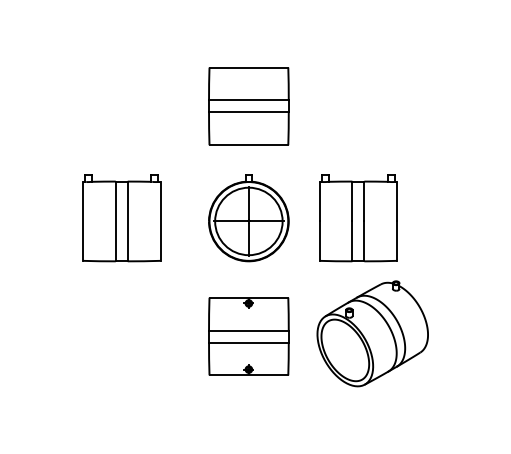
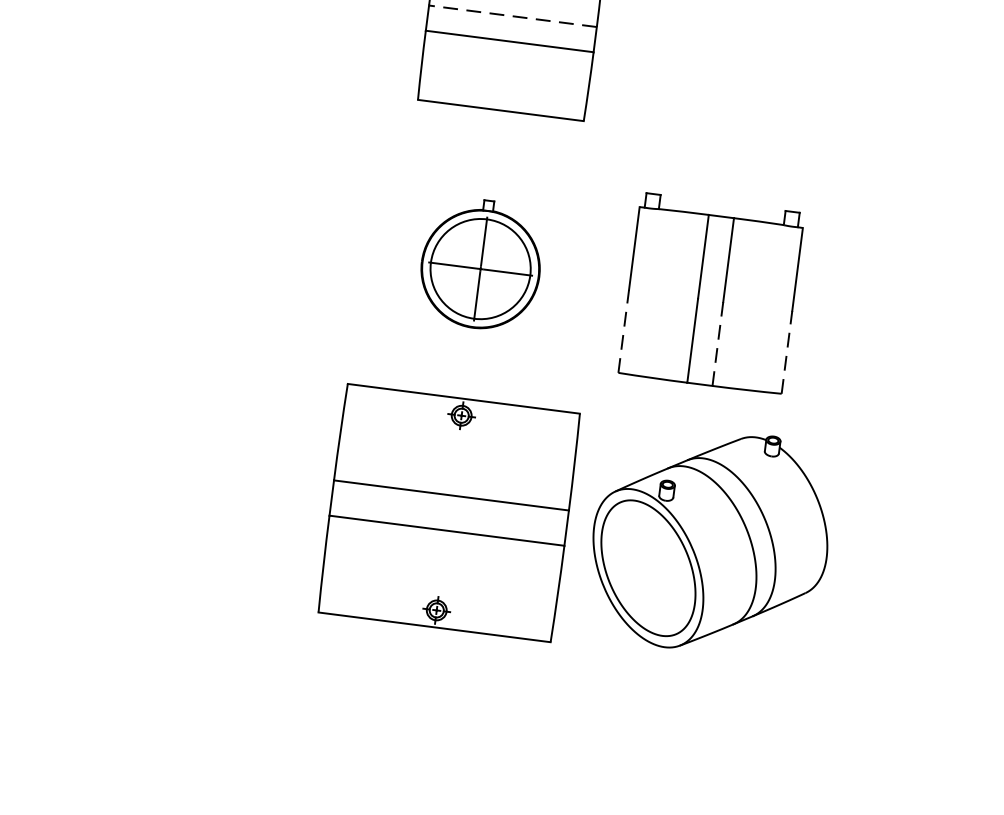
line: (248, 100) -> (512, 16), solid -> dashed
part: (121, 218) -> (213, 230), removed
part: (248, 218) -> (480, 264), size x0.7
line: (319, 241) -> (623, 332), solid -> dashed
line: (364, 241) -> (718, 344), solid -> dashed
line: (397, 241) -> (787, 353), solid -> dashed
part: (248, 336) -> (448, 512), size x1.4

